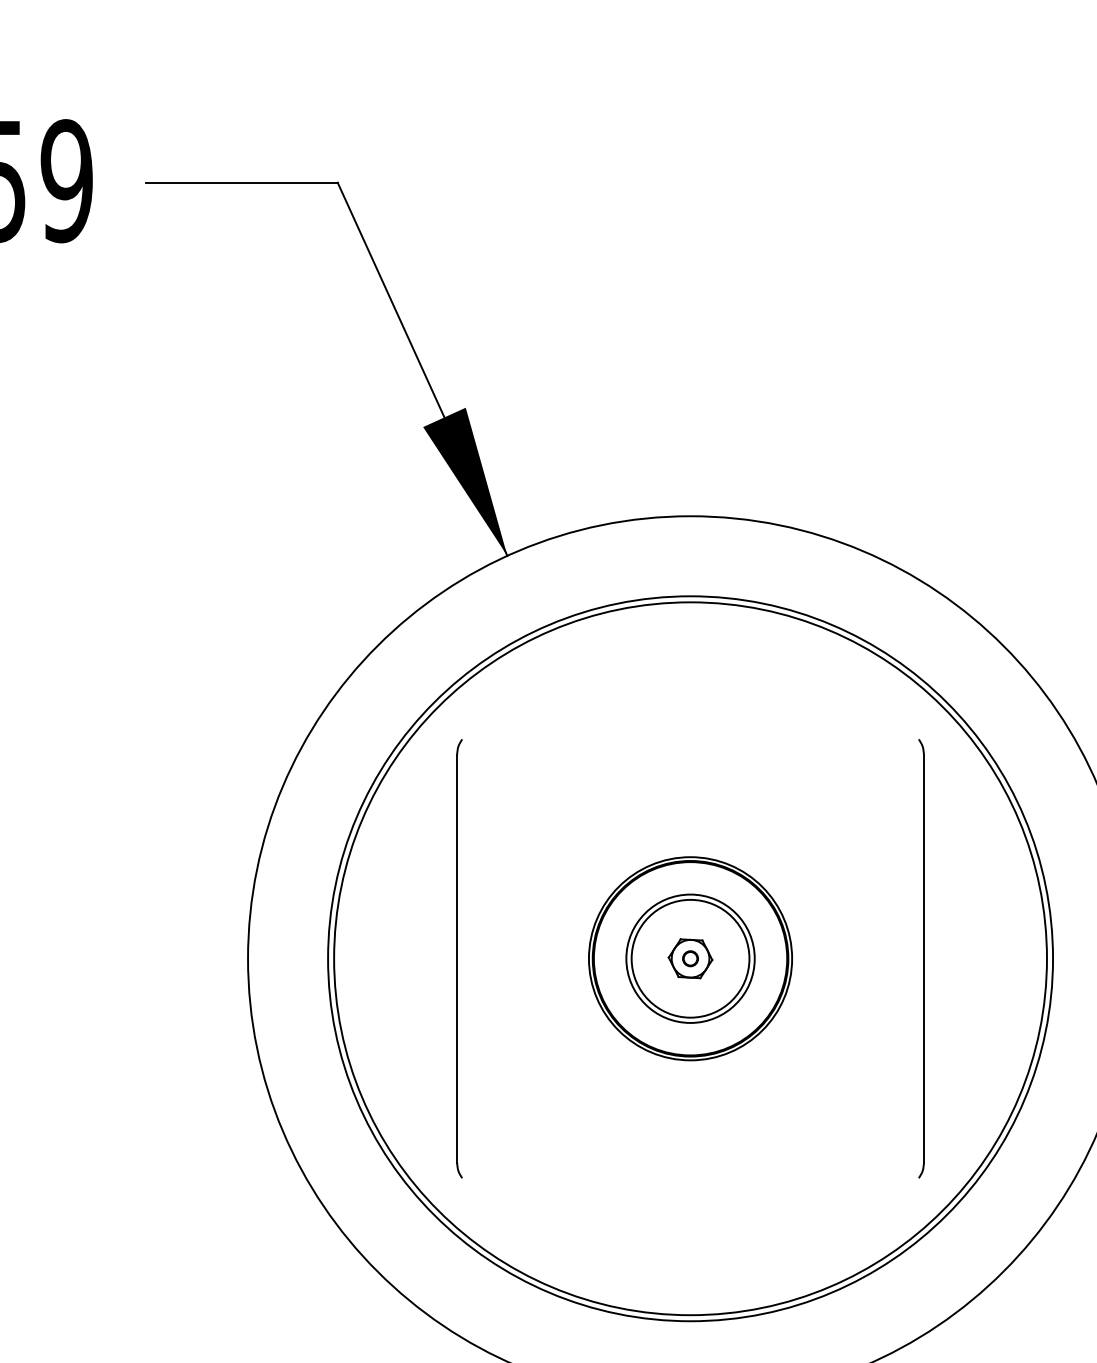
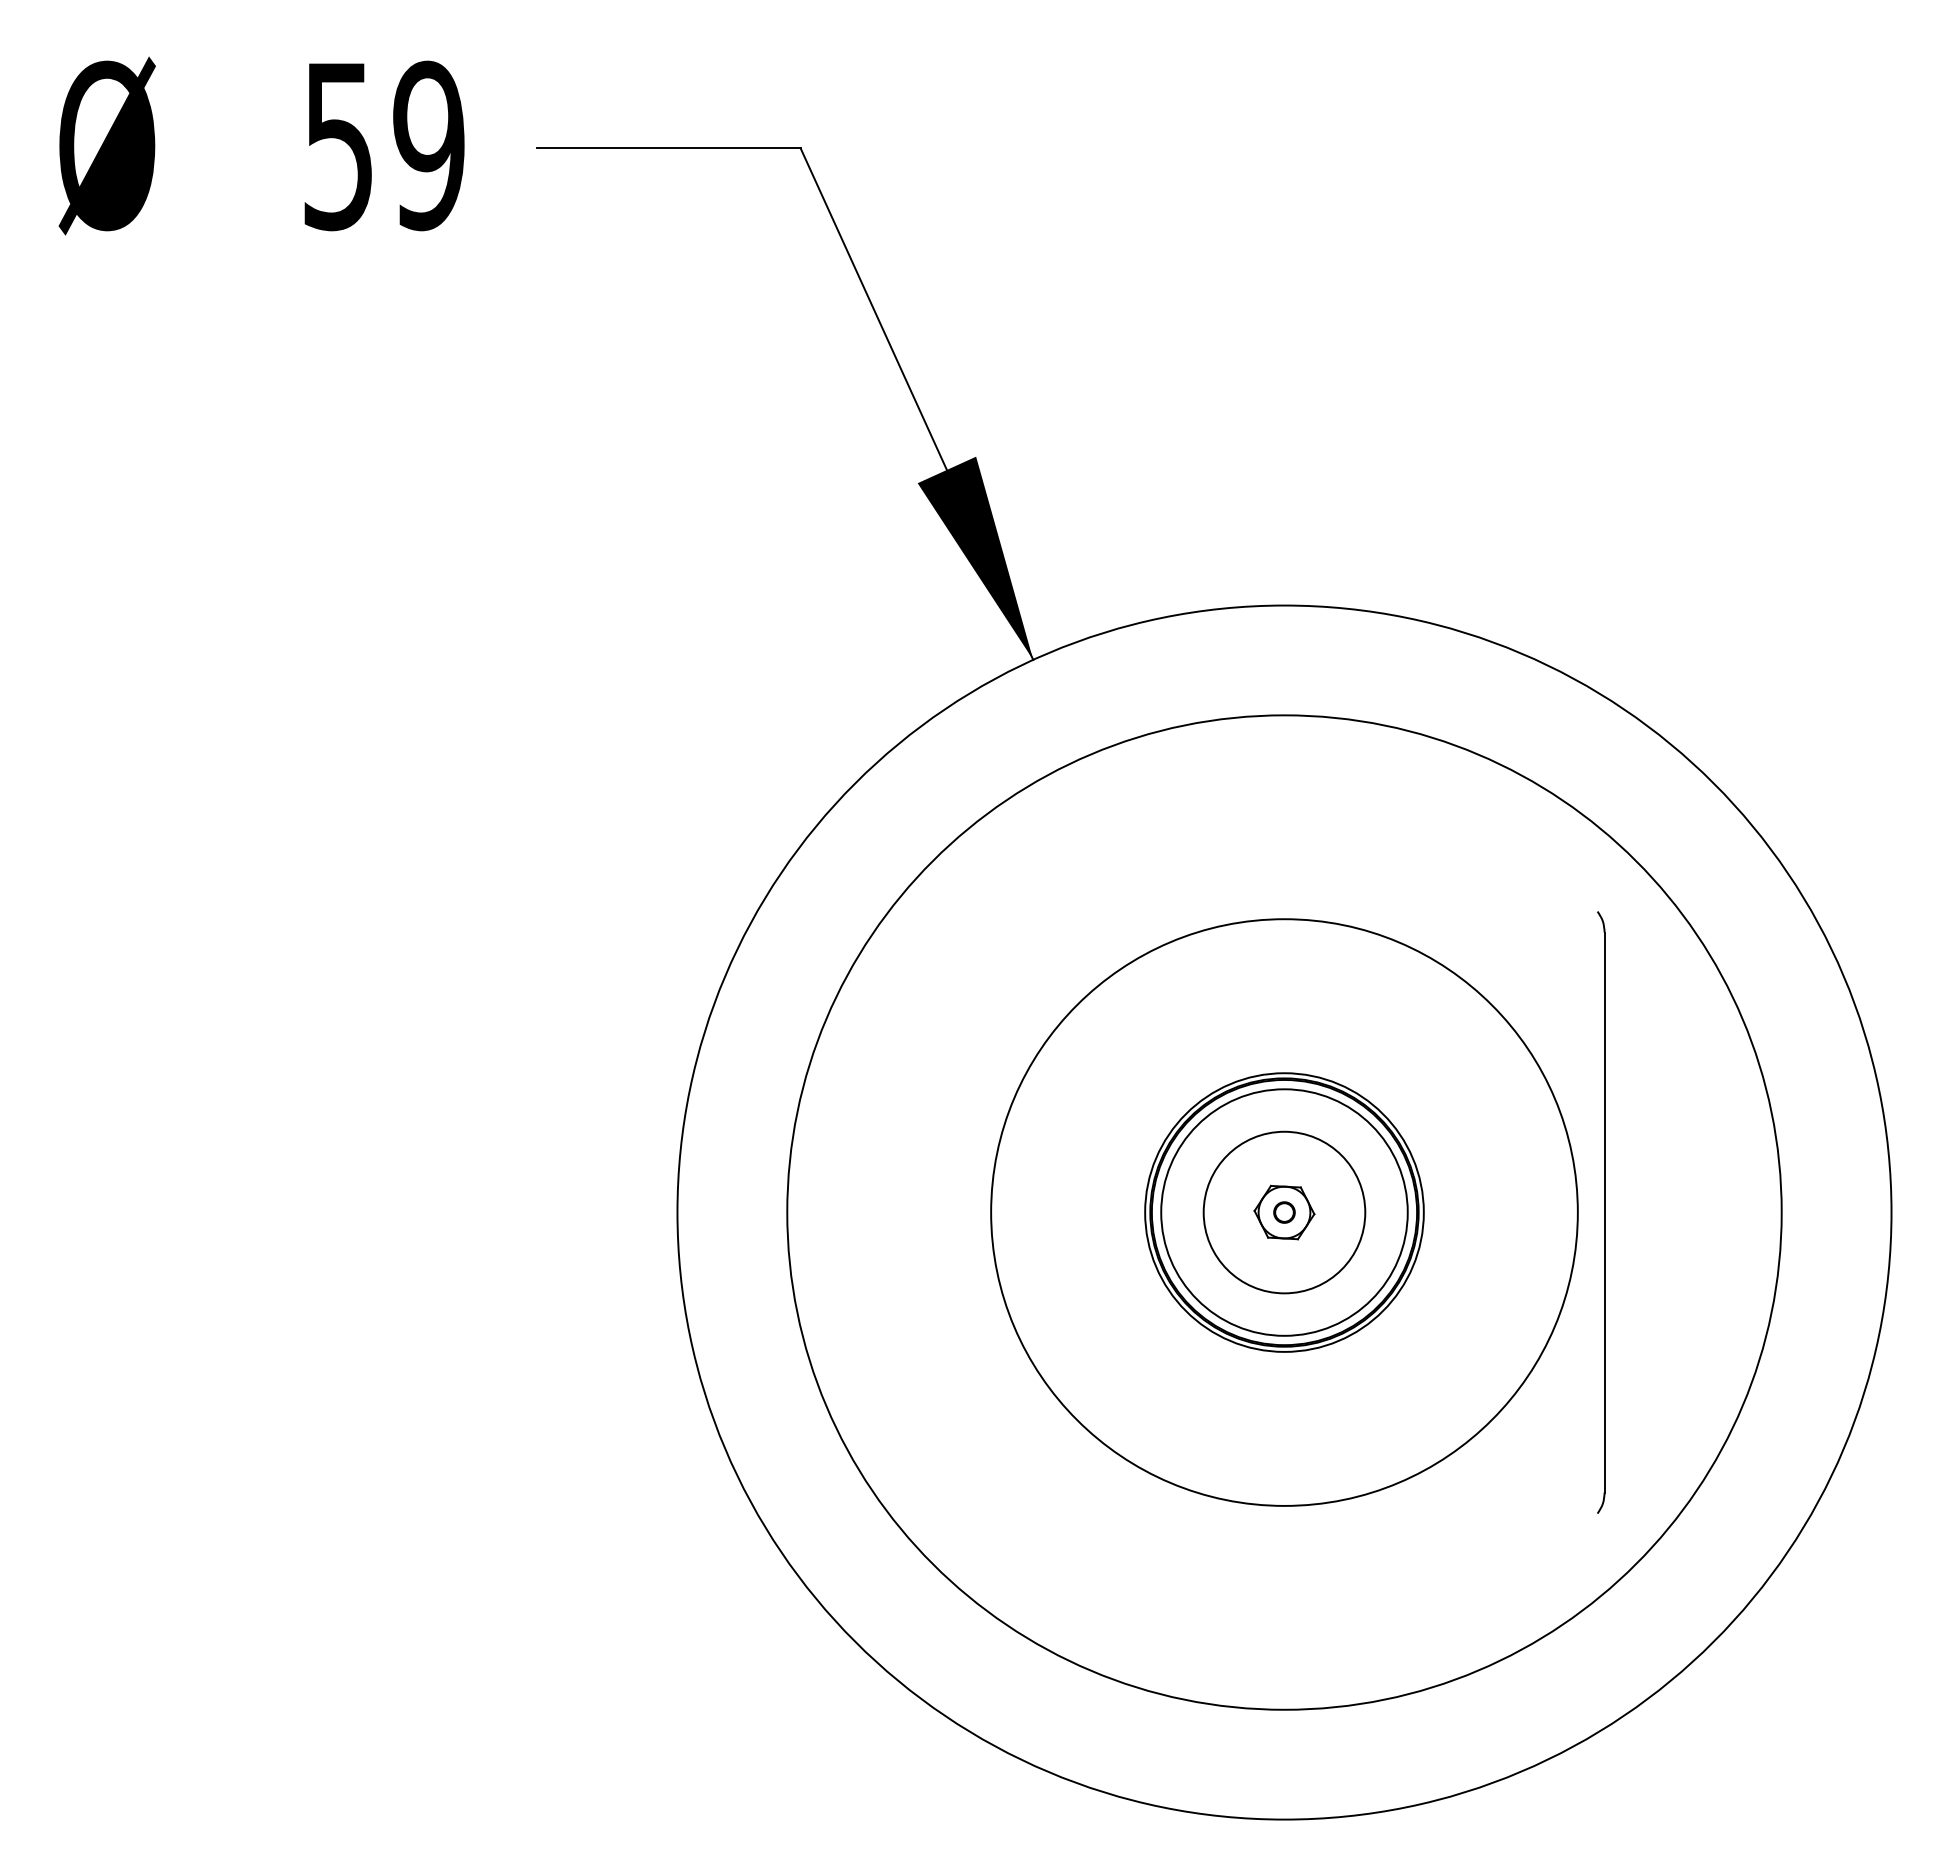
part: (459, 958) -> (967, 1212), removed
circle: (690, 958) -> (1284, 1212), size x0.6
circle: (690, 958) -> (1284, 1212), size x1.4

